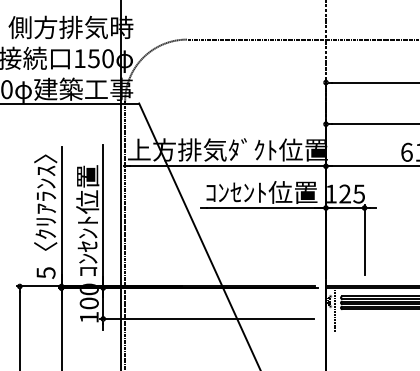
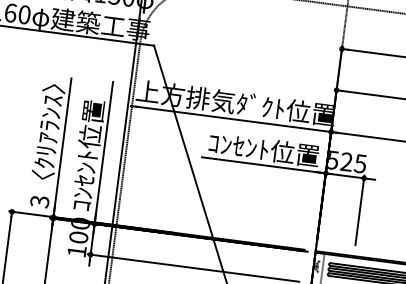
text: (331, 193) -> (333, 159), 125 -> 525
text: (45, 272) -> (39, 201), 5 -> 3

